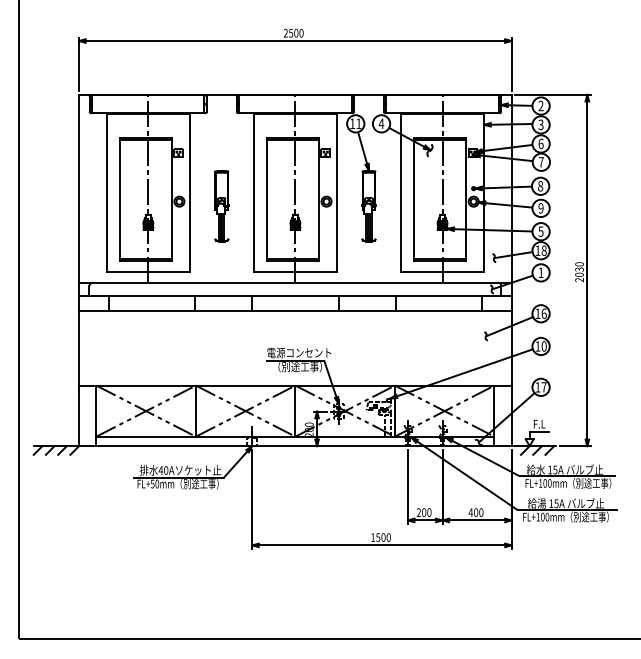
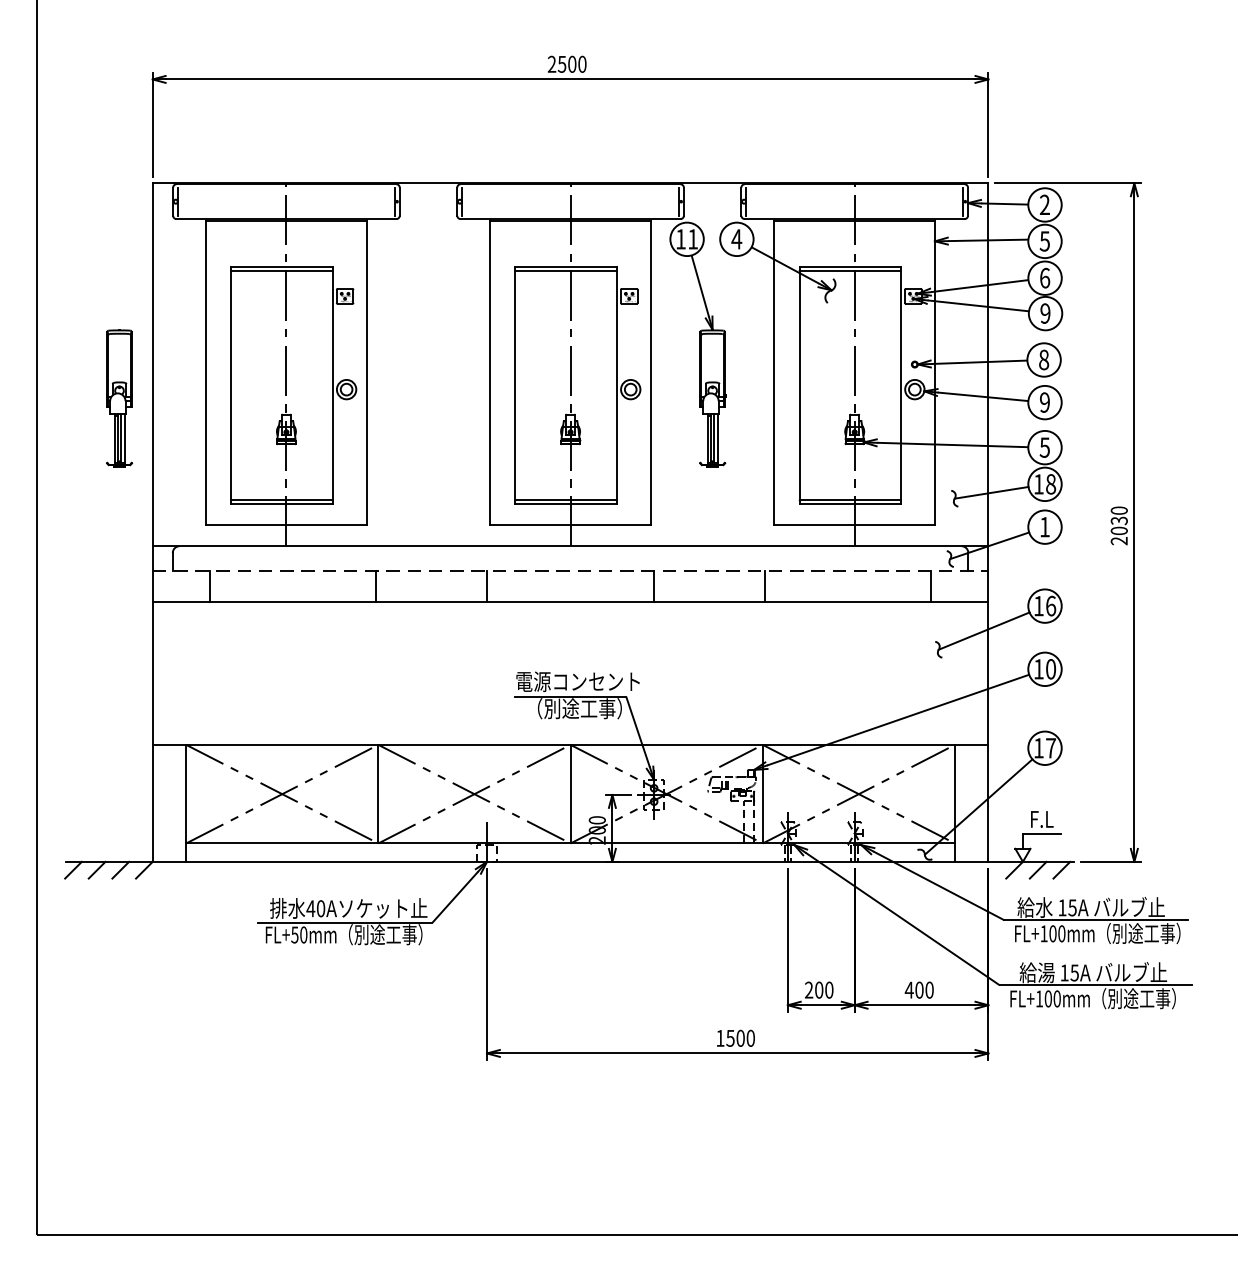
text: (540, 124) -> (1043, 240), 3 -> 5
text: (540, 162) -> (1043, 313), 7 -> 9
part: (221, 206) -> (118, 398), moved
line: (295, 295) -> (570, 570), solid -> dashed

